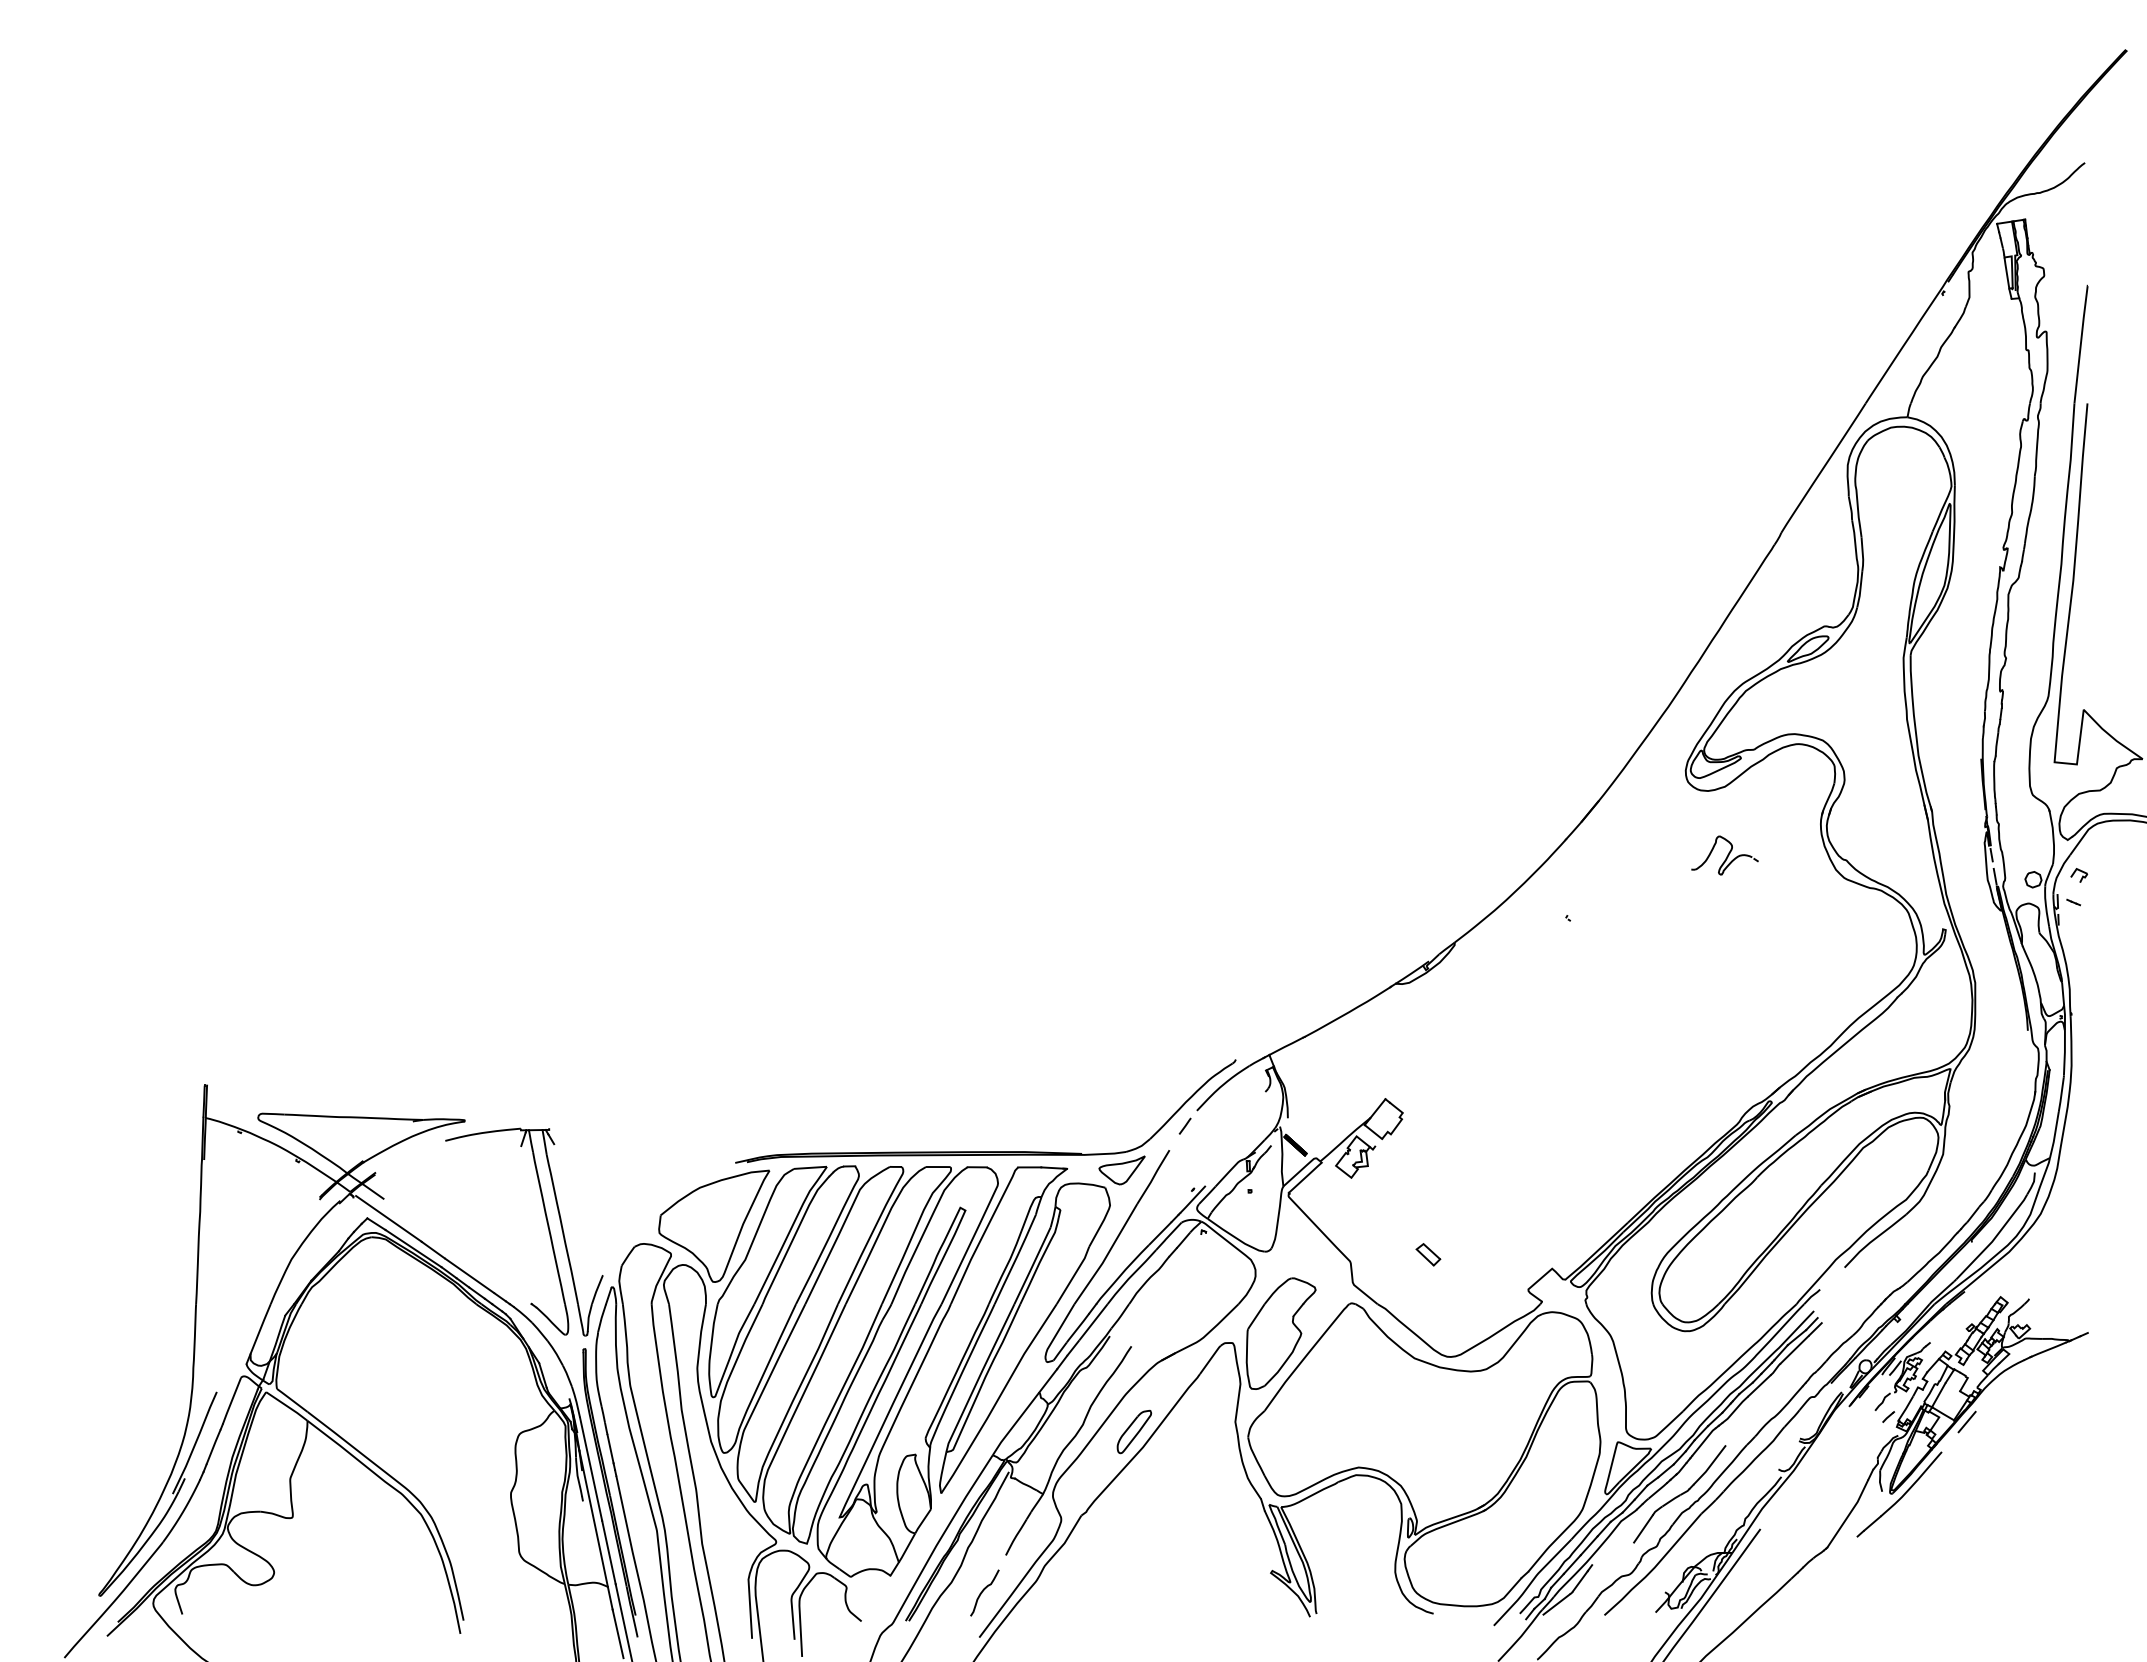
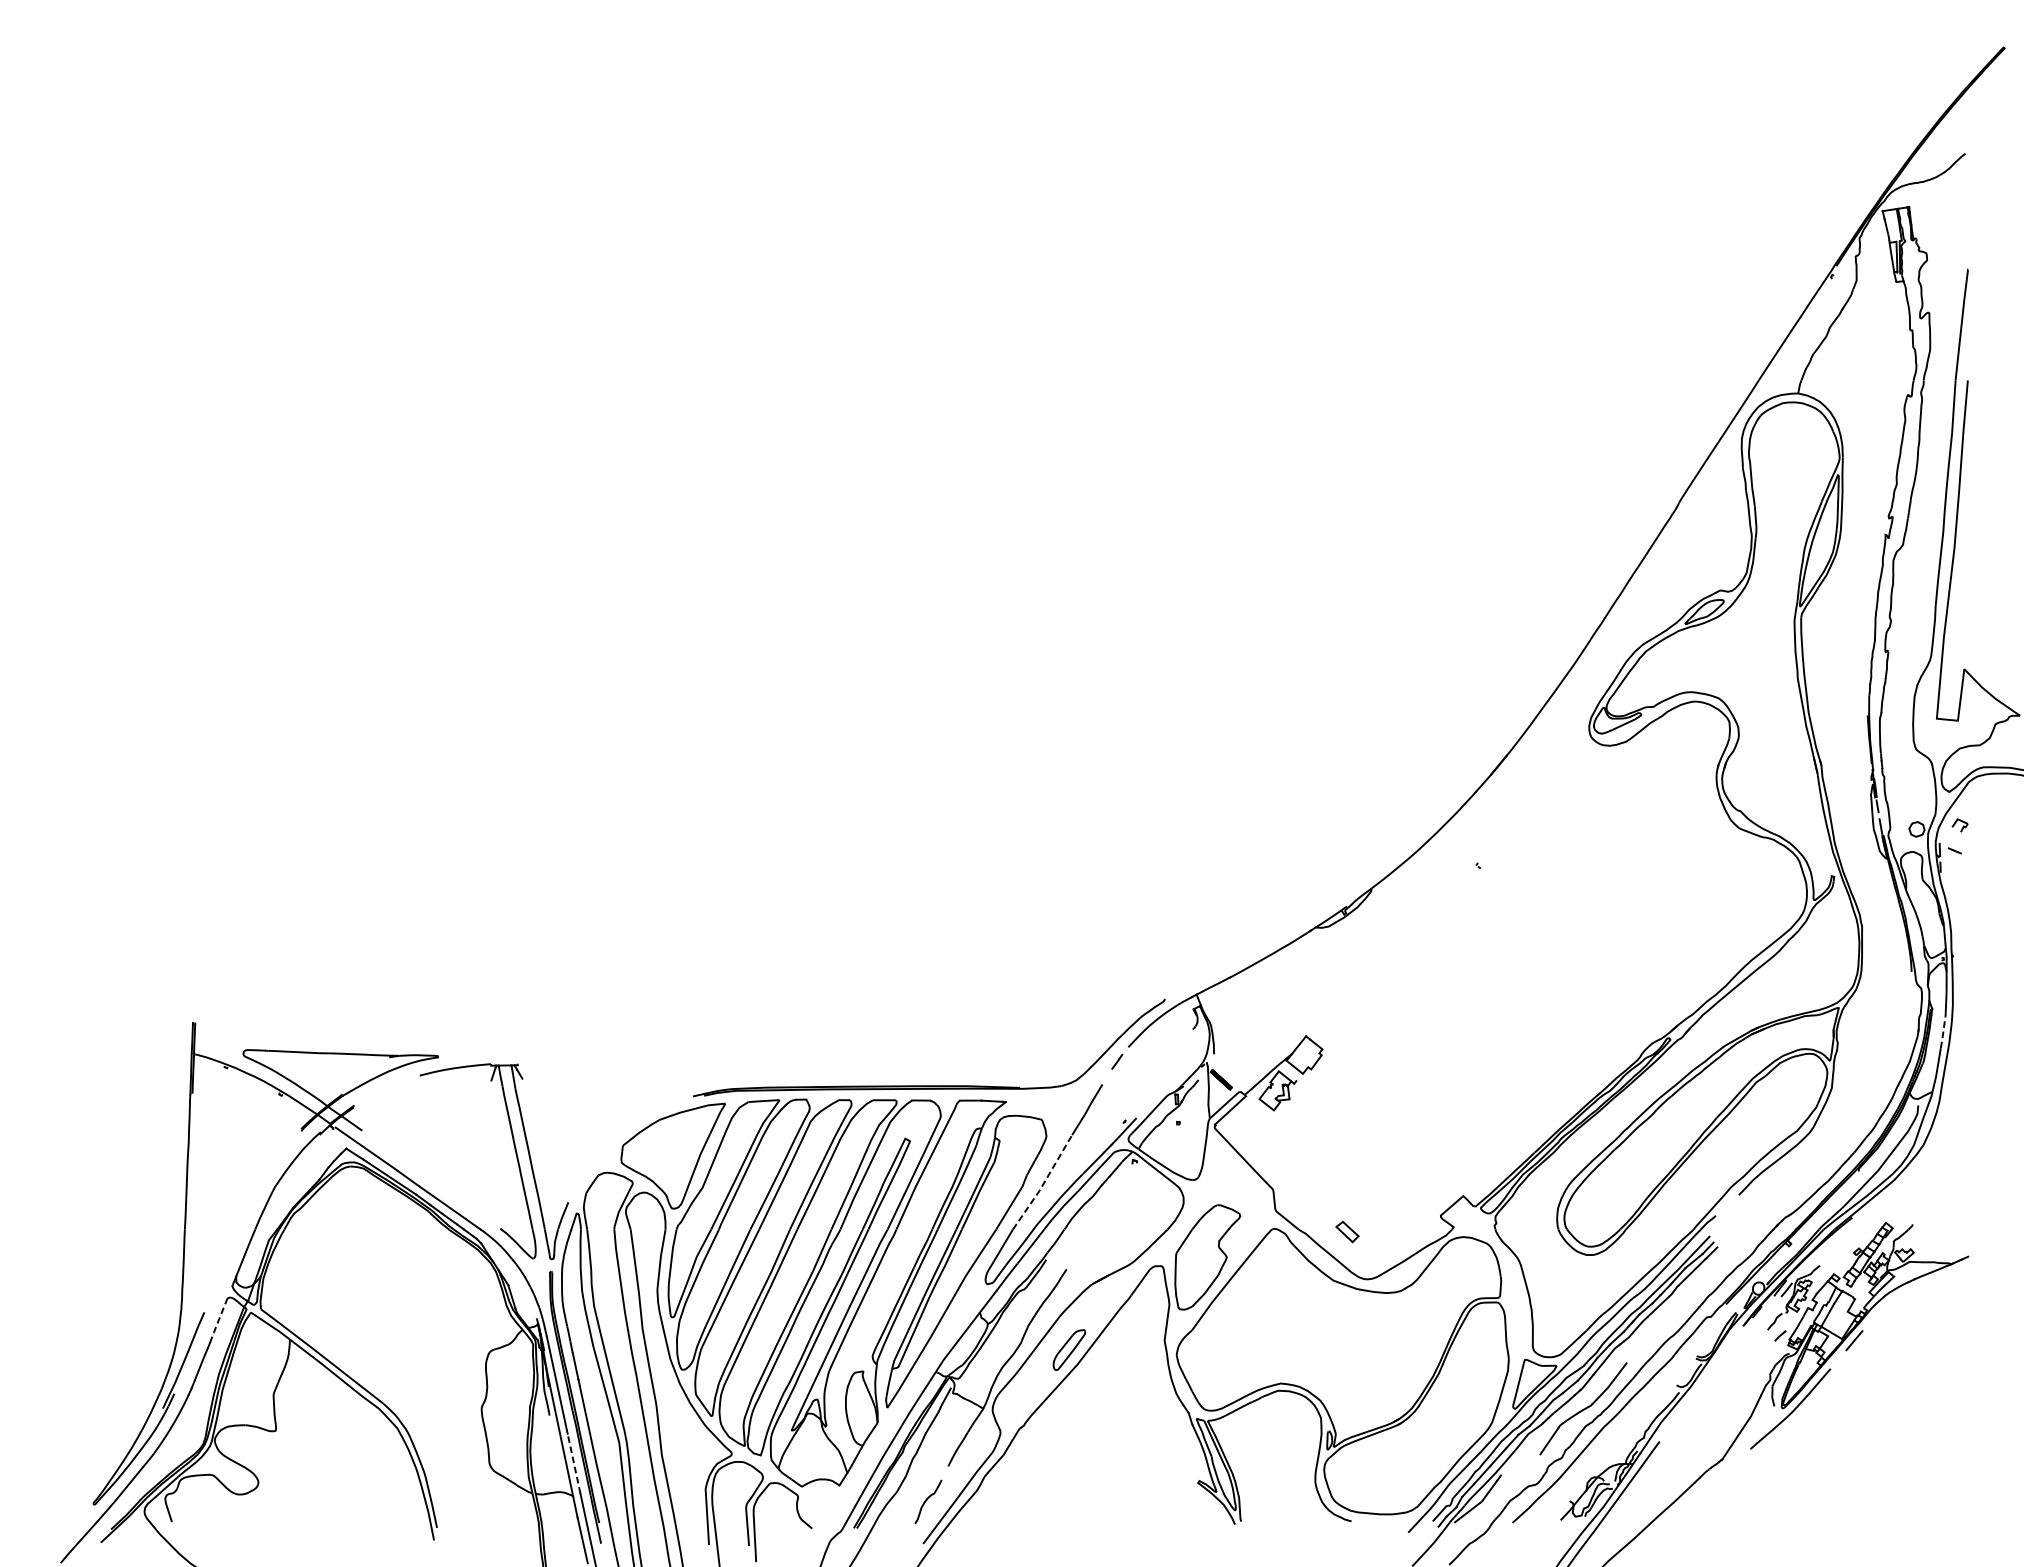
part: (1724, 855) -> (1625, 806), removed
line: (2061, 1095) -> (1943, 1032), solid -> dashed
part: (1121, 1170) -> (1057, 1103), removed
line: (1107, 1254) -> (1044, 1182), solid -> dashed
part: (1428, 1254) -> (1347, 1231), moved
line: (231, 1401) -> (218, 1321), solid -> dashed
line: (608, 1552) -> (573, 1463), solid -> dashed

